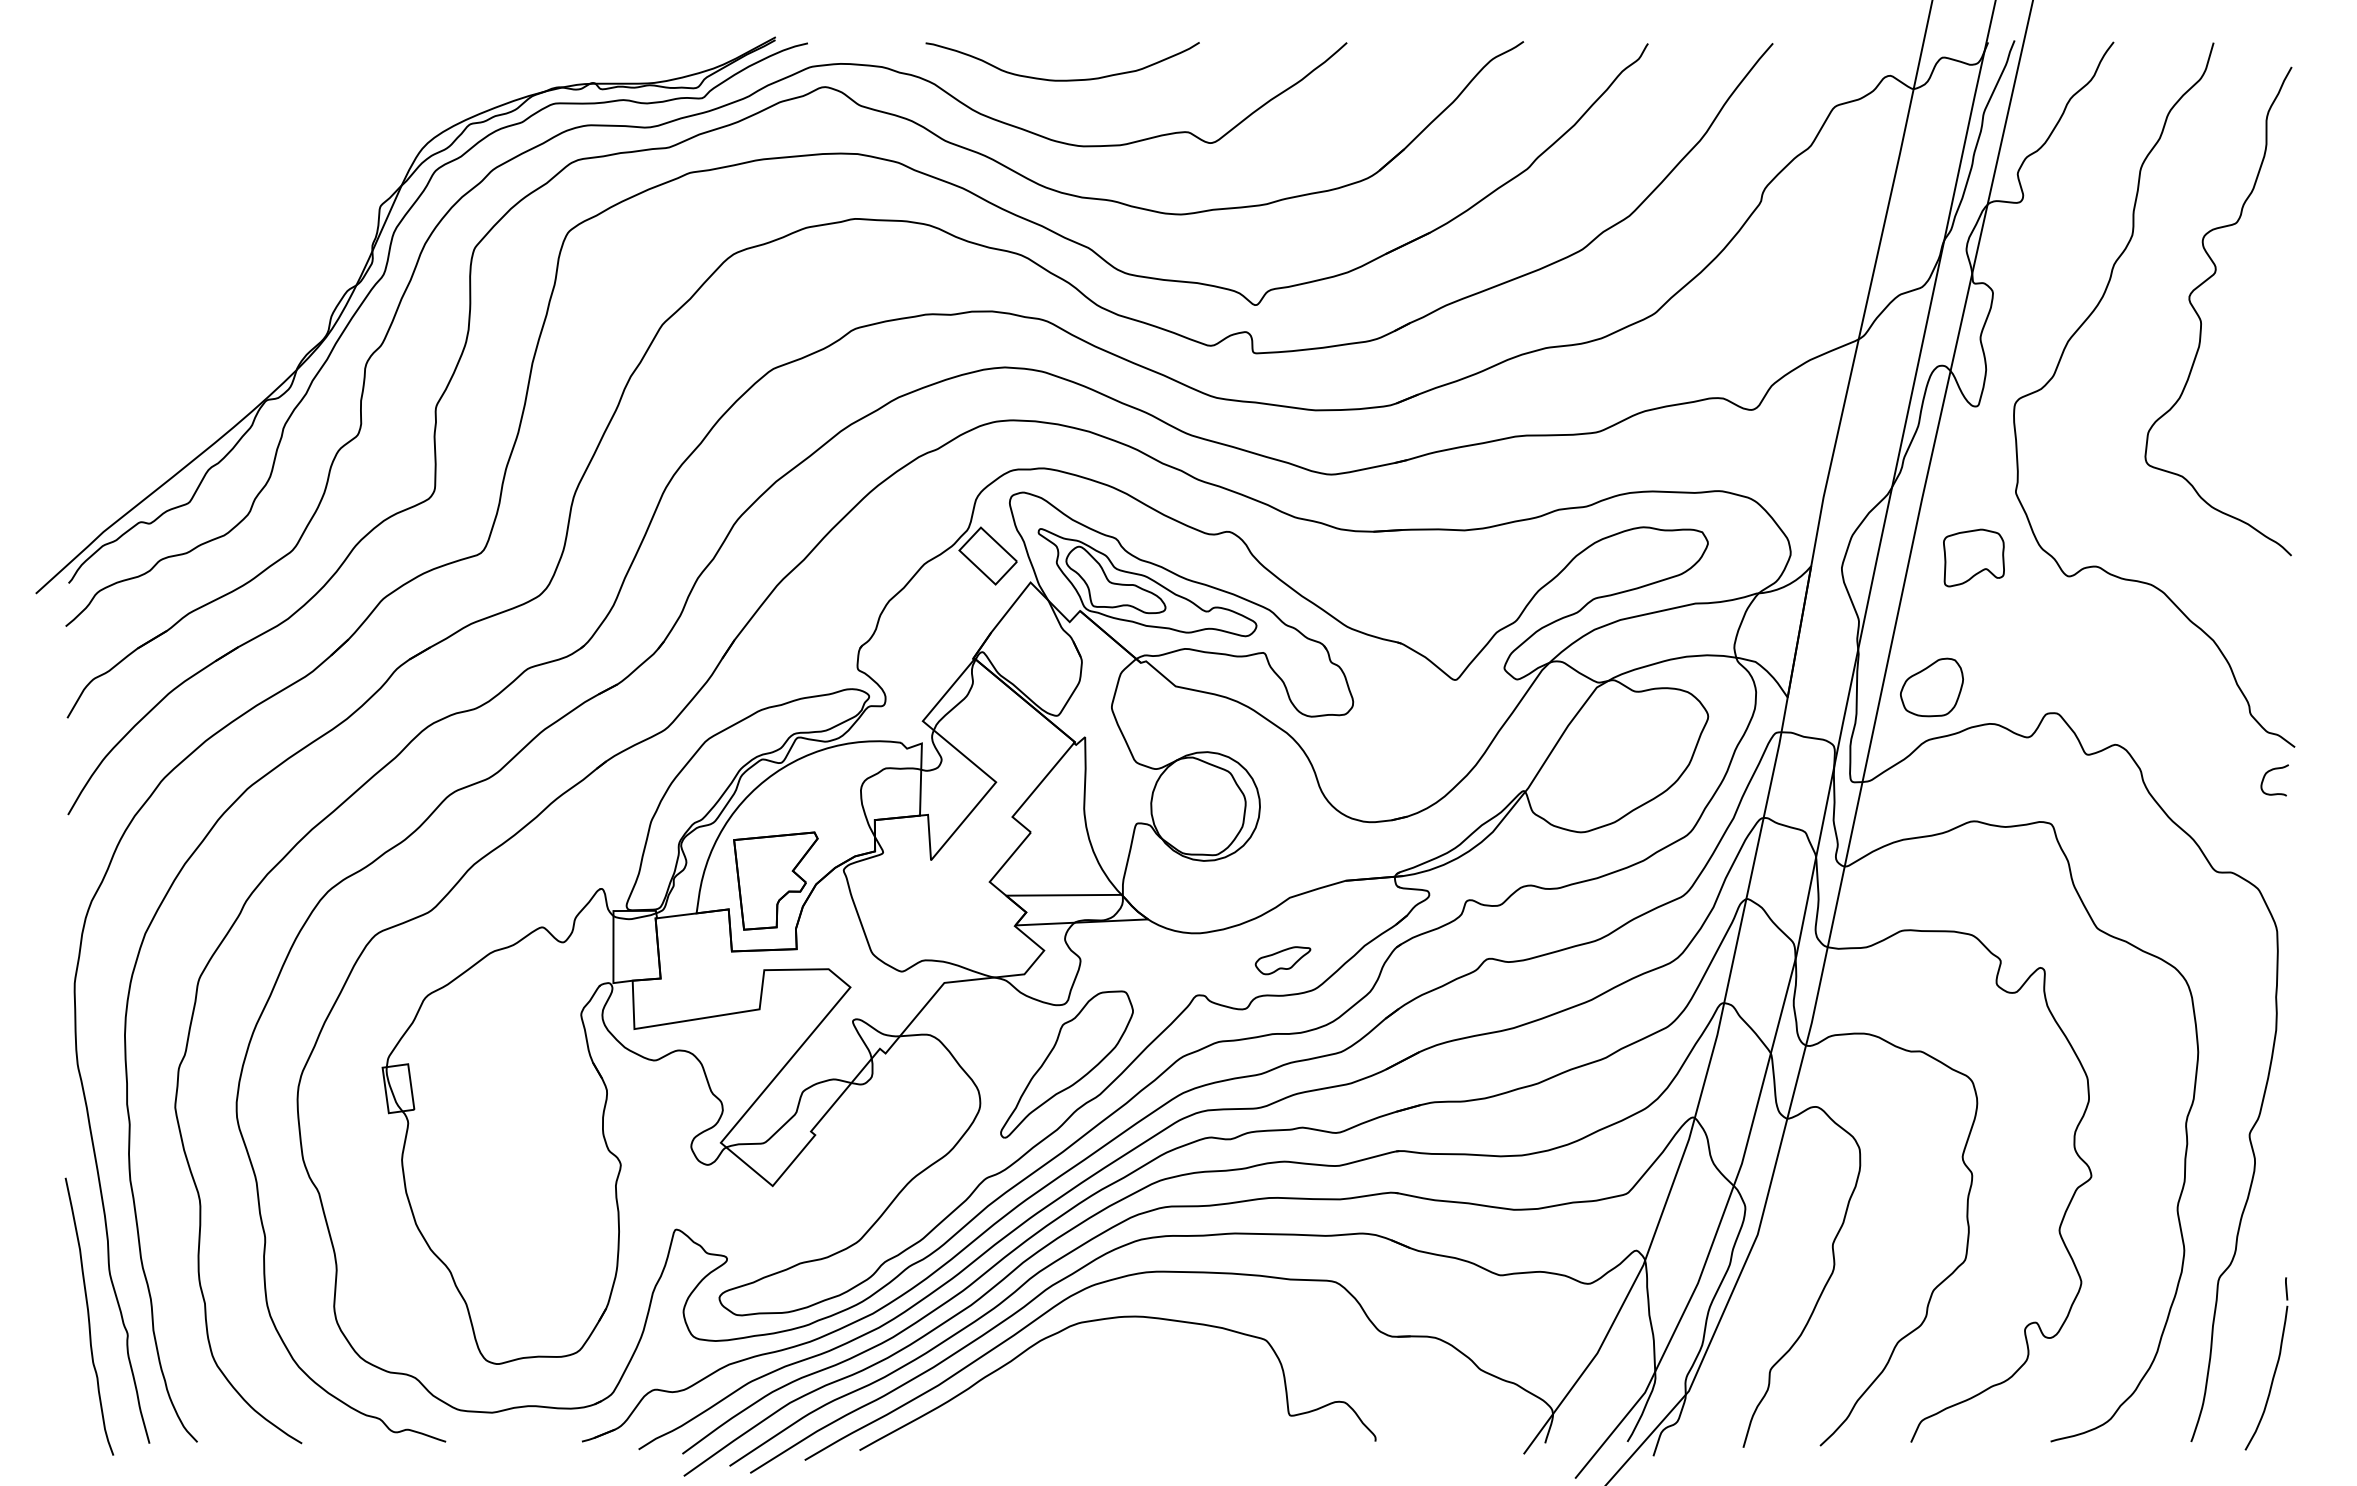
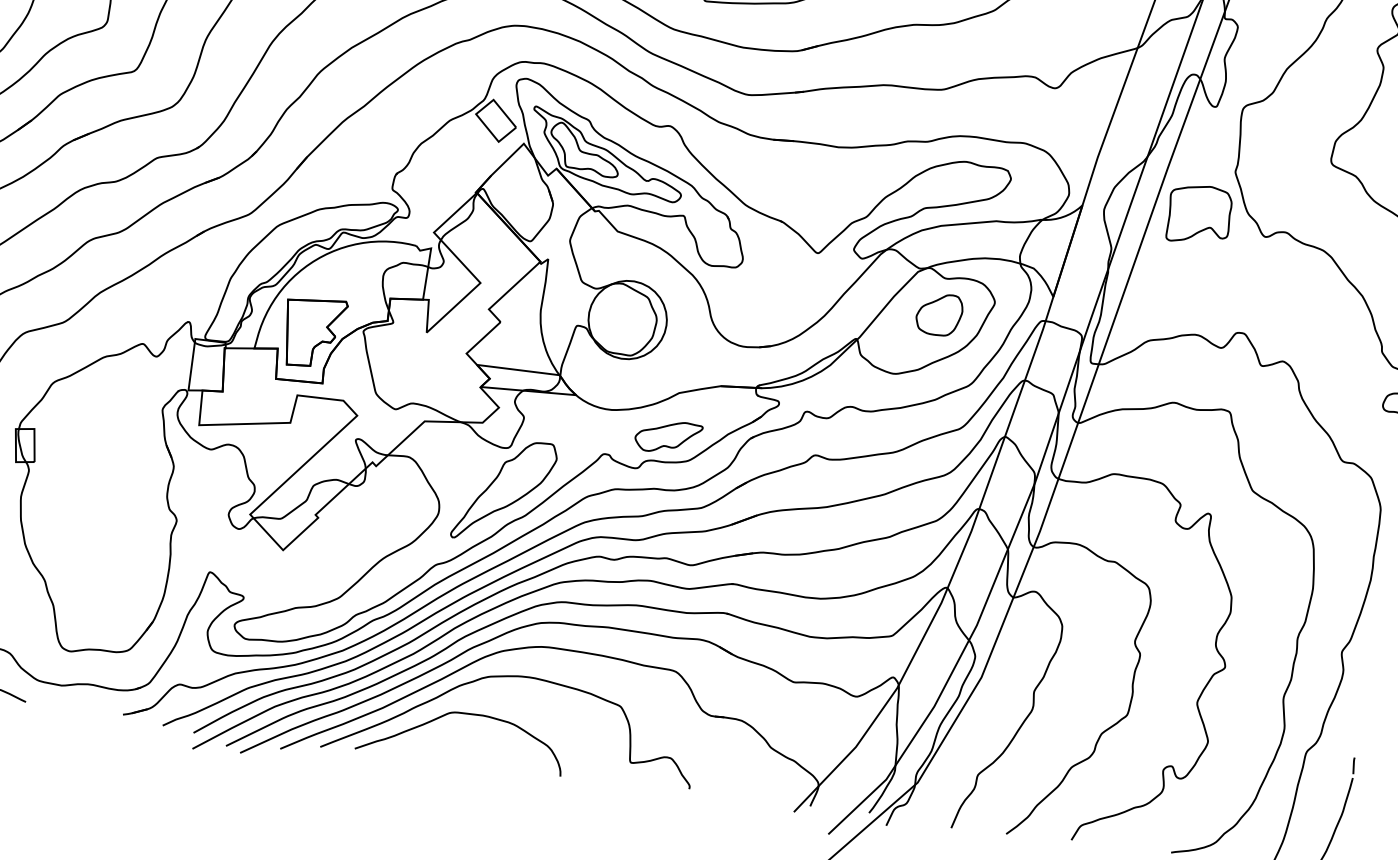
part: (1973, 557) -> (1199, 214), size x1.43
part: (1931, 687) -> (939, 314), moved
part: (1282, 960) -> (668, 437), size x1.67
curve: (1051, 1378) -> (464, 713), added

